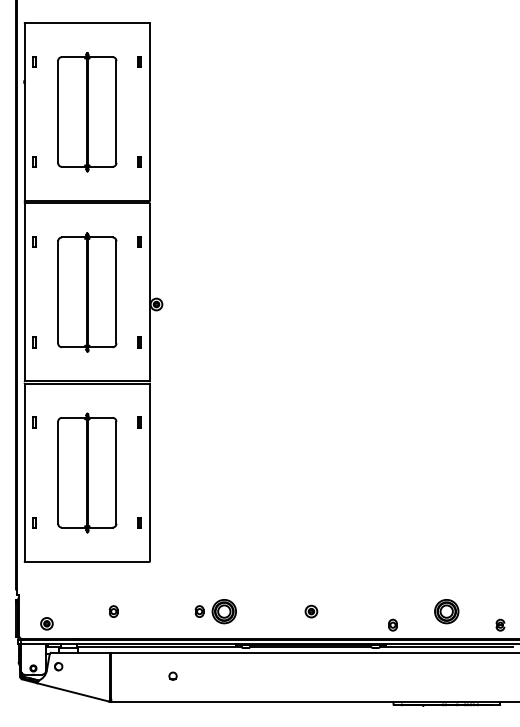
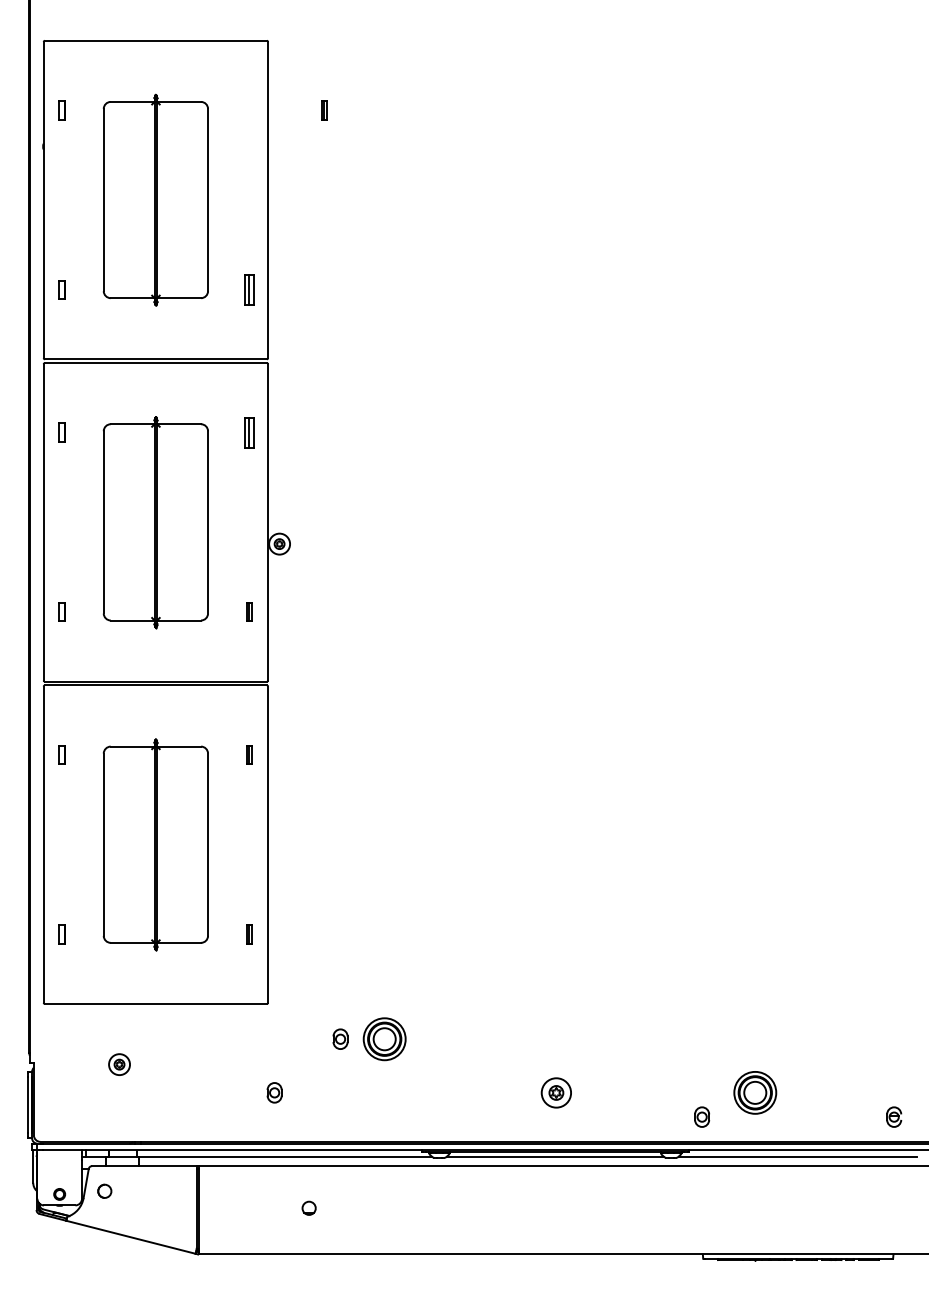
part: (139, 61) -> (324, 109), moved
part: (139, 161) -> (249, 288), size x1.6
part: (139, 241) -> (249, 431), size x1.6
part: (113, 611) -> (274, 1092), moved
part: (215, 611) -> (368, 1039), moved
part: (311, 611) -> (556, 1092), size x1.4
part: (446, 611) -> (754, 1092), moved
part: (46, 623) -> (118, 1064), moved

